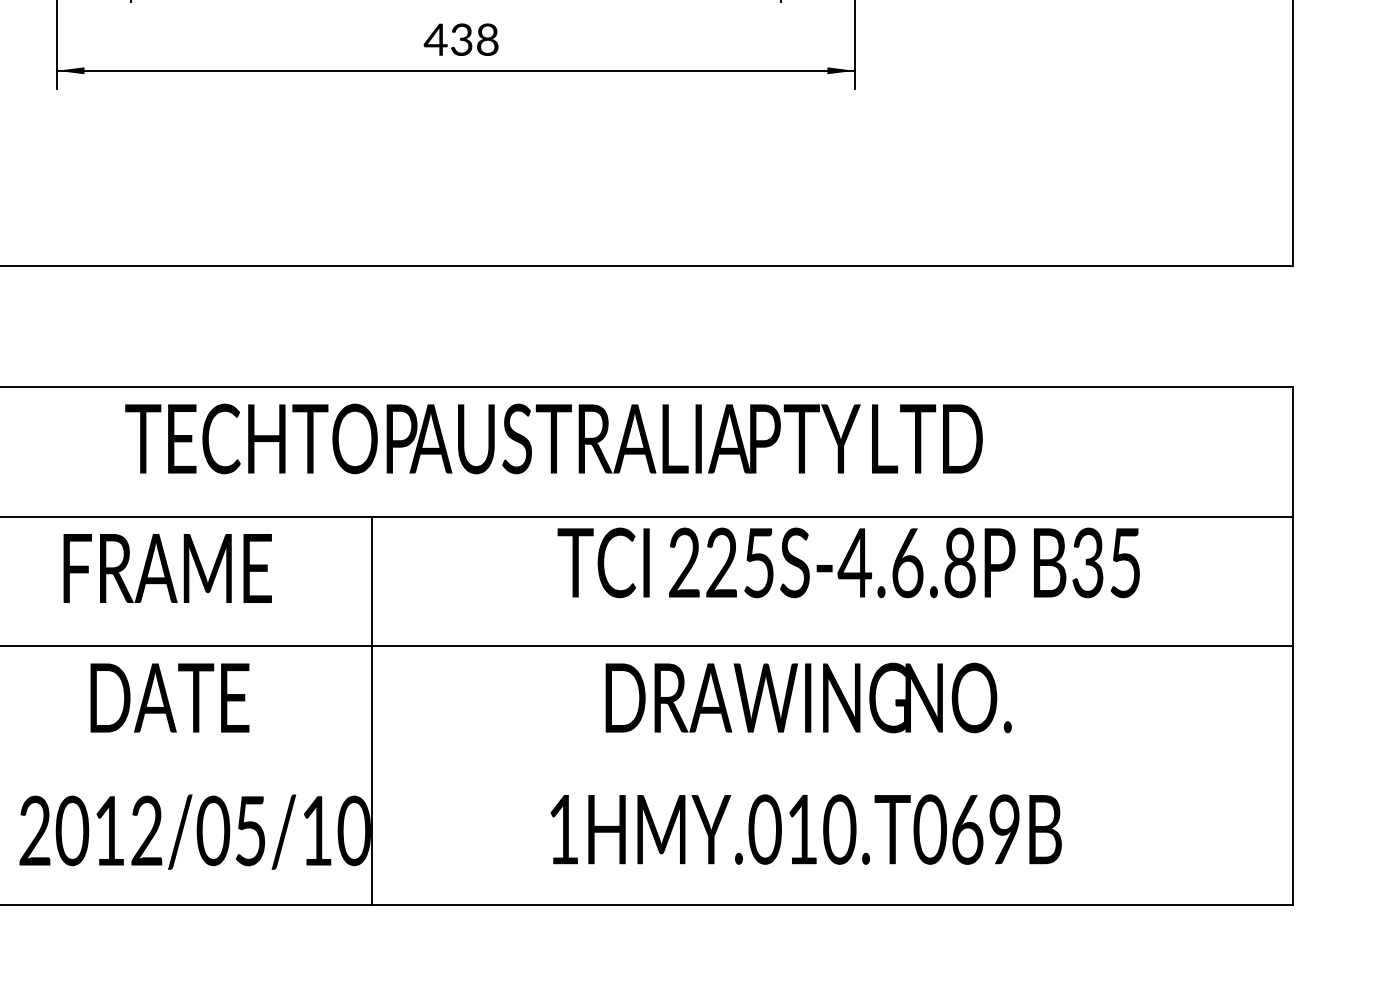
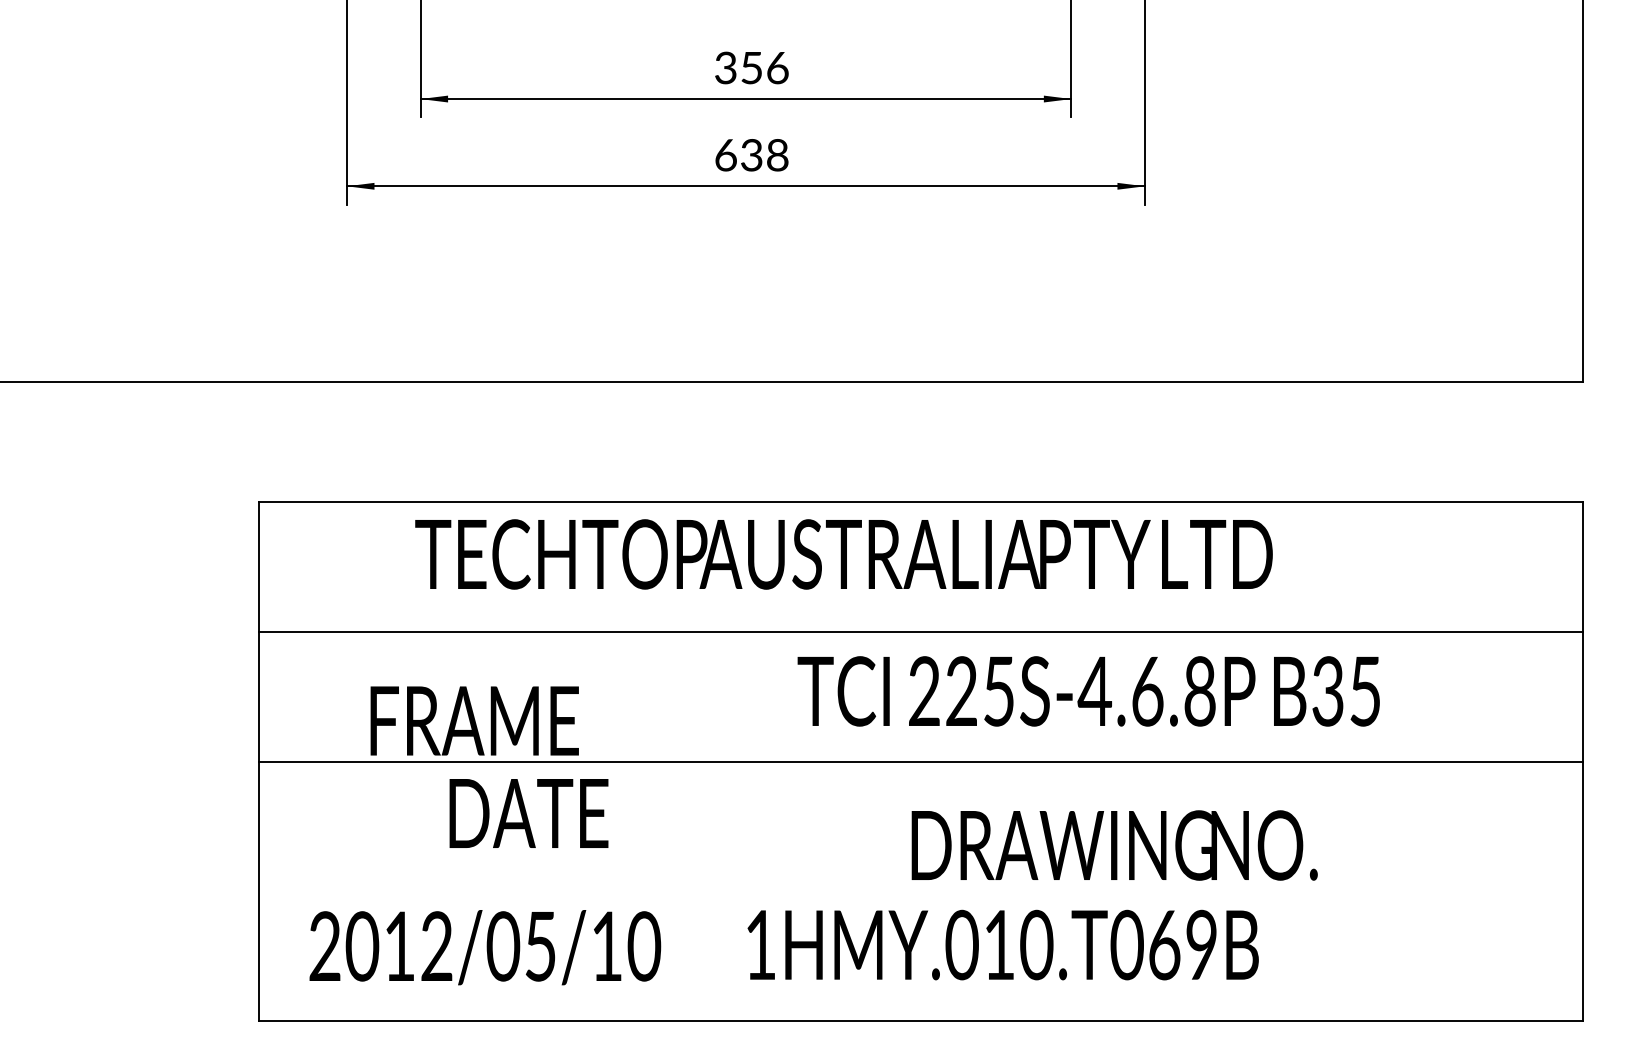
text: (435, 40) -> (725, 155), 438 -> 638
text: (848, 563) -> (1088, 691), moved
text: (167, 568) -> (474, 720), moved
text: (169, 698) -> (528, 813), moved
text: (808, 698) -> (1114, 845), moved
line: (371, 711) -> (661, 826), removed
text: (805, 829) -> (1002, 944), moved

